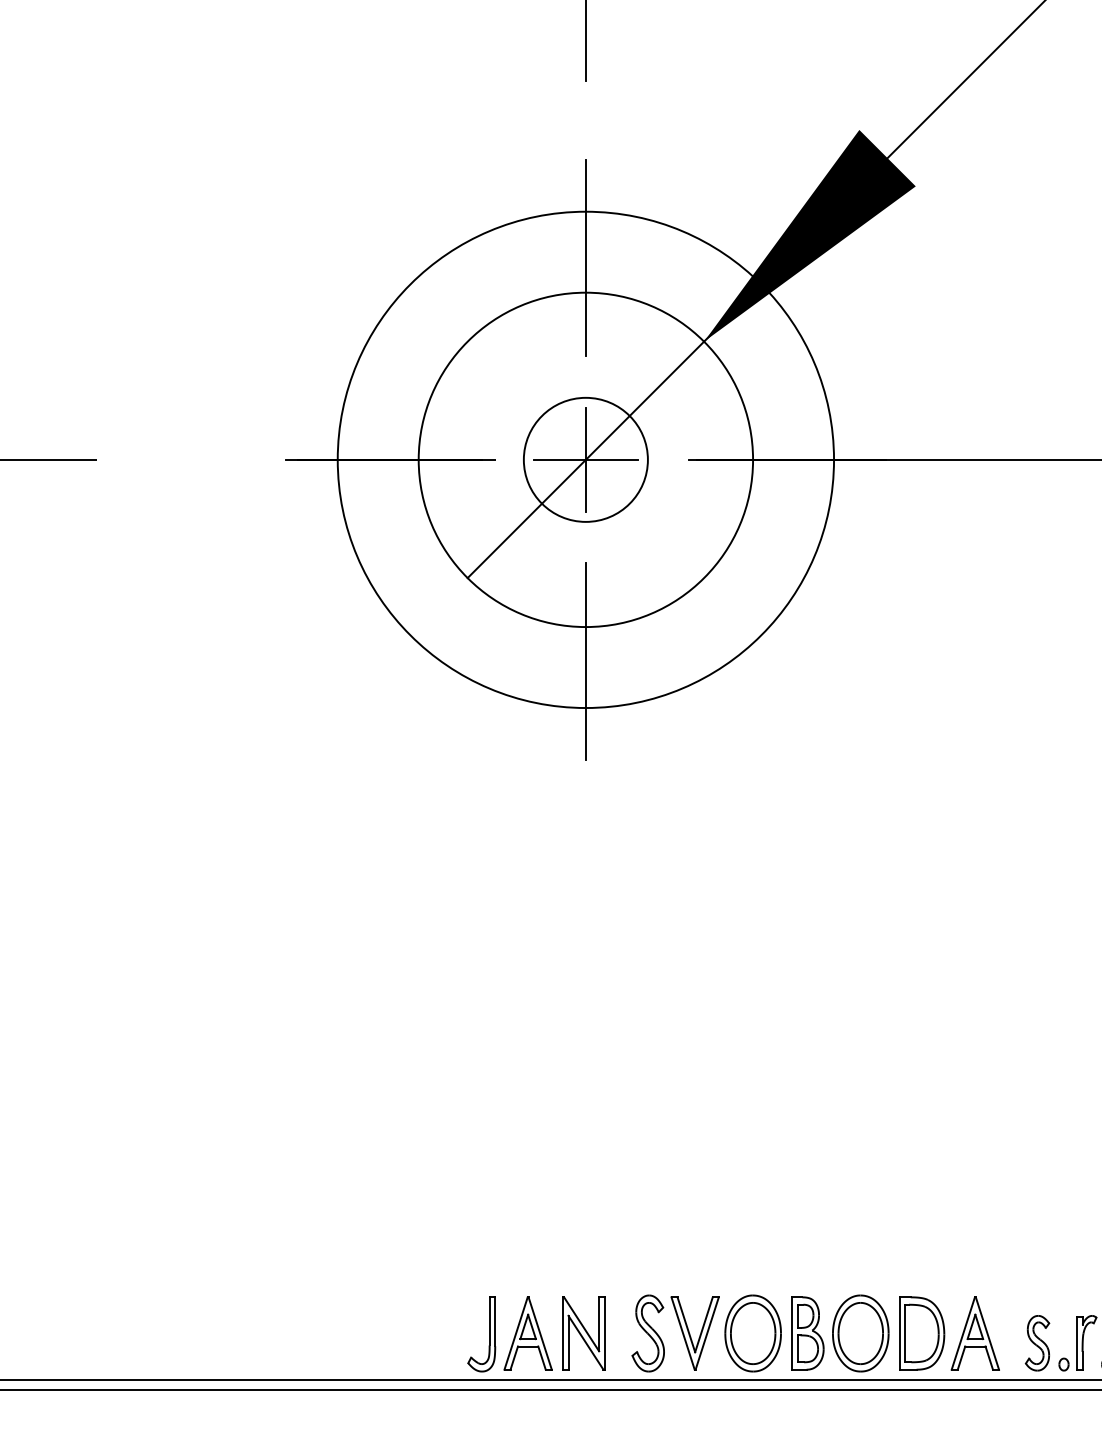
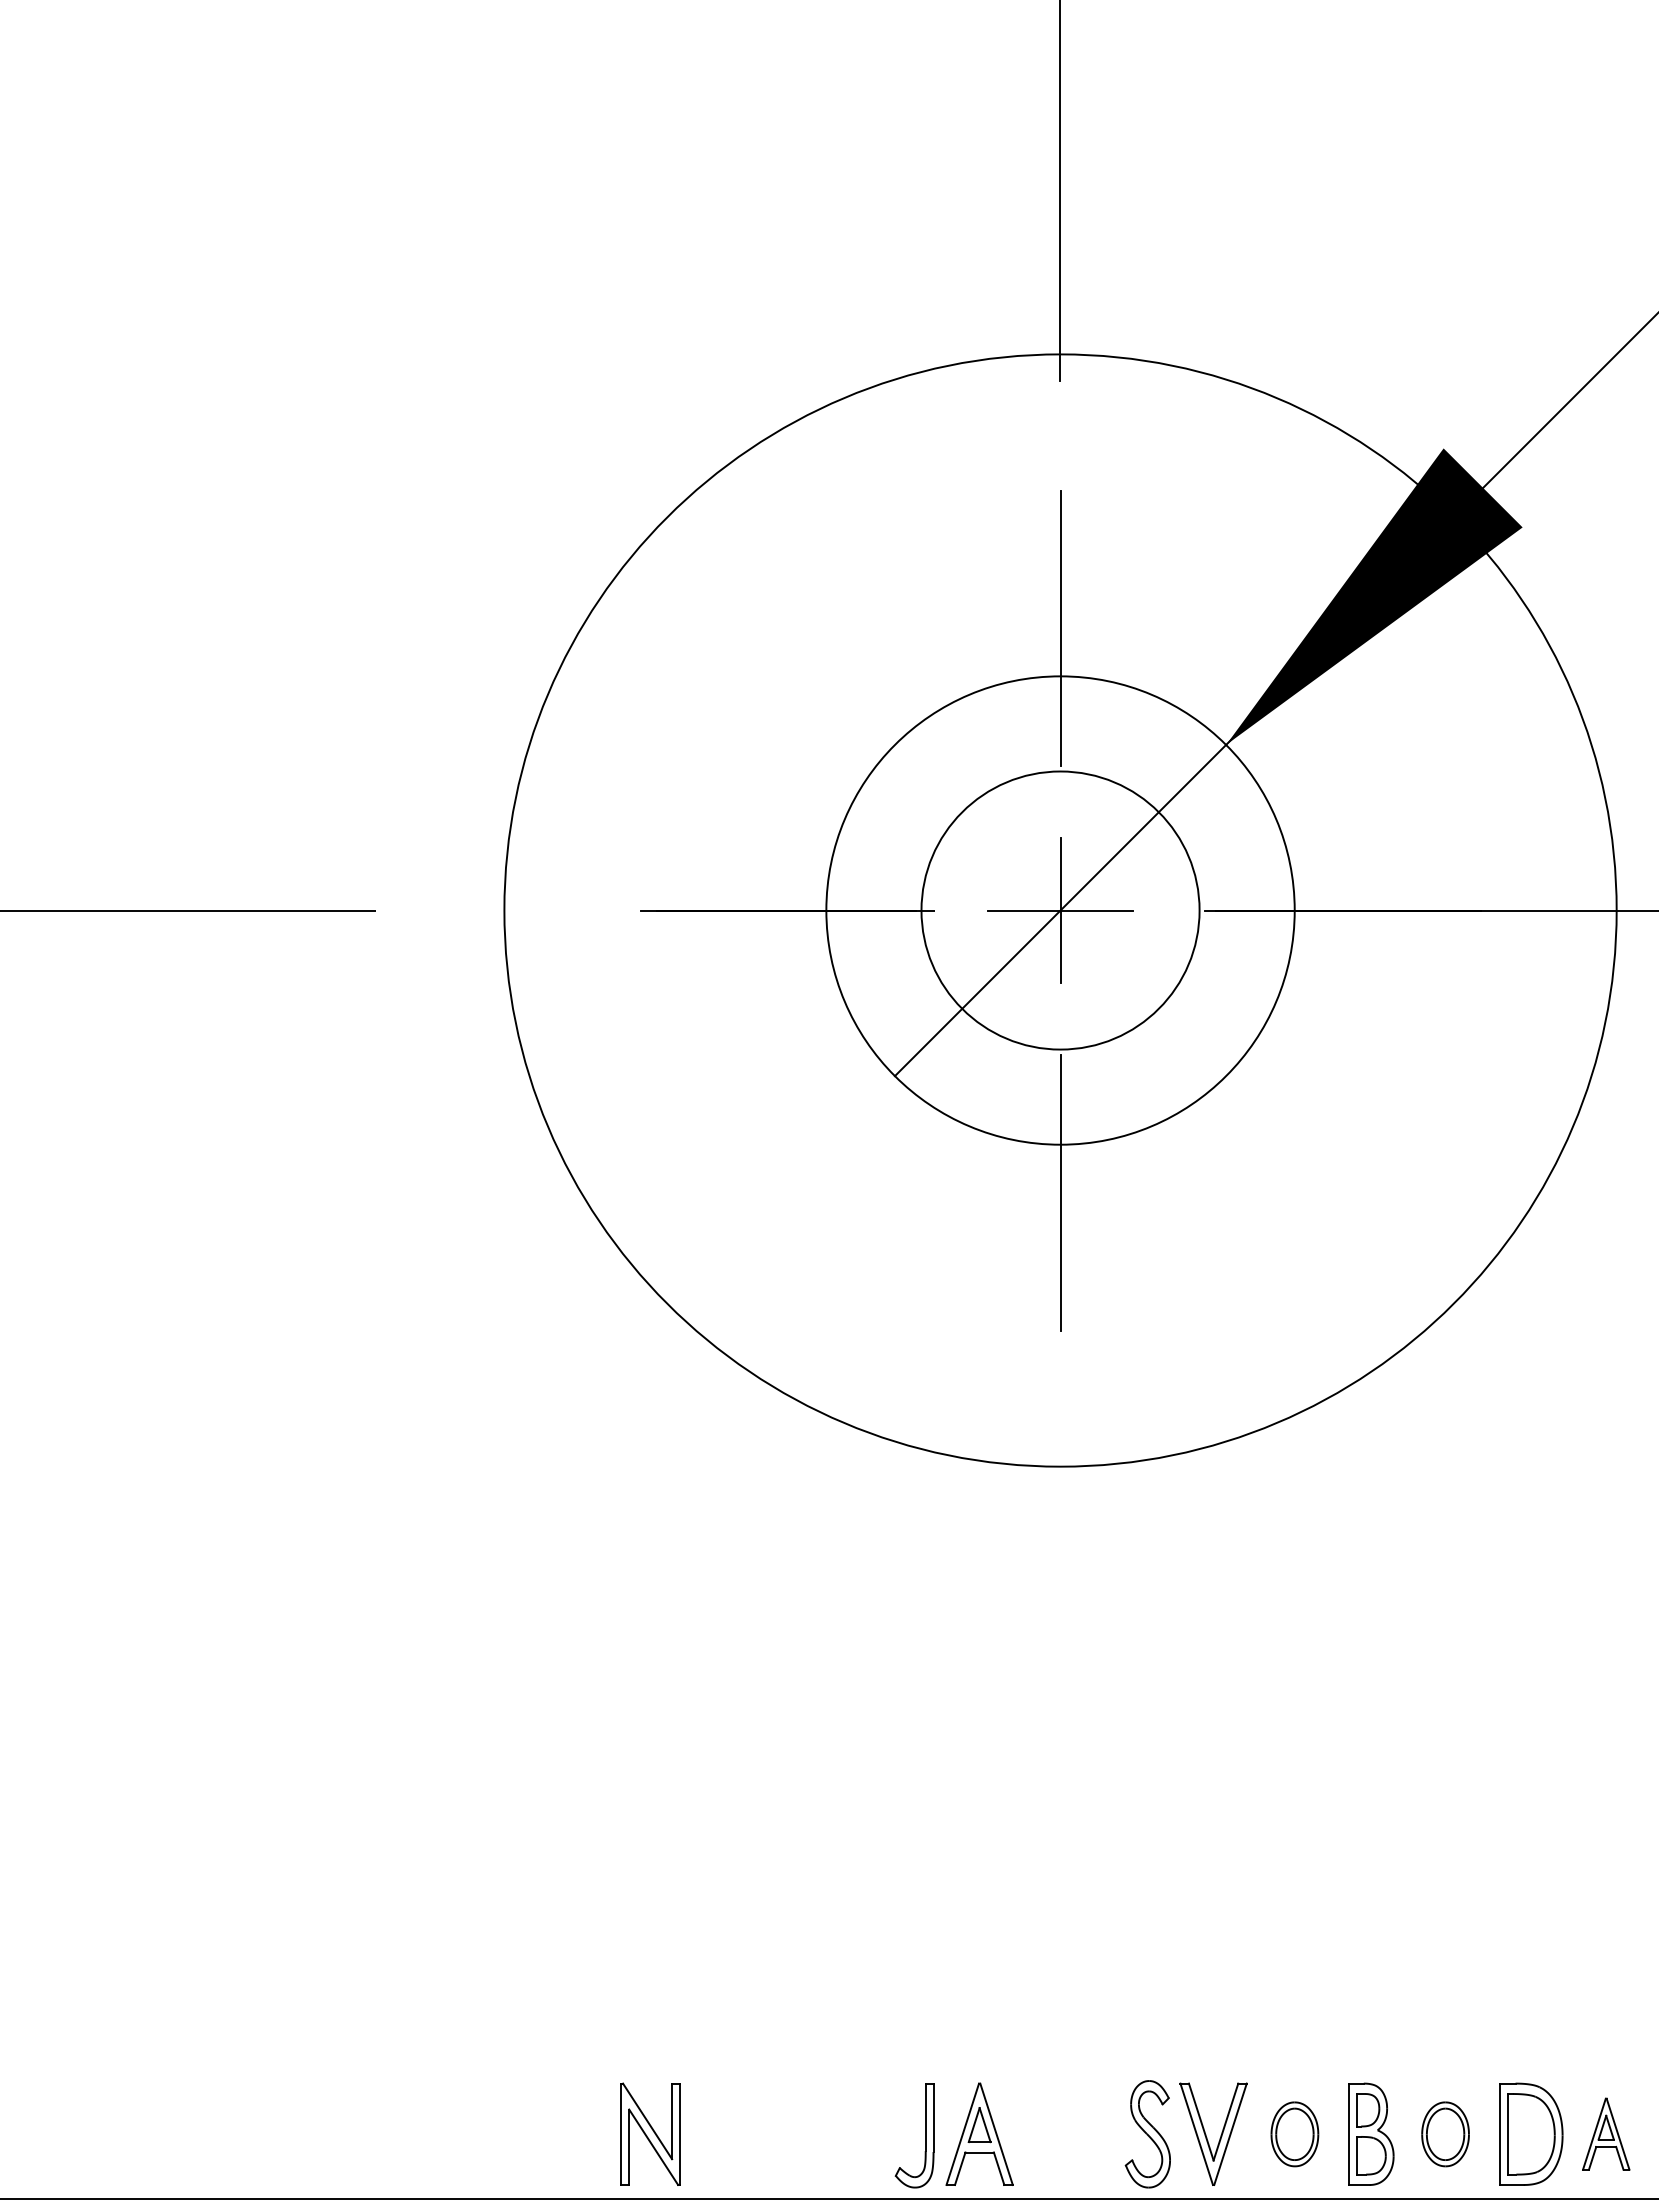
circle: (585, 459) -> (1060, 910), size x1.6
circle: (585, 459) -> (1060, 910), size x1.6
part: (583, 1332) -> (650, 2133), moved
part: (975, 1332) -> (1606, 2133), size x0.7
part: (752, 1333) -> (1294, 2134), size x0.6
part: (860, 1333) -> (1445, 2134), size x0.6

